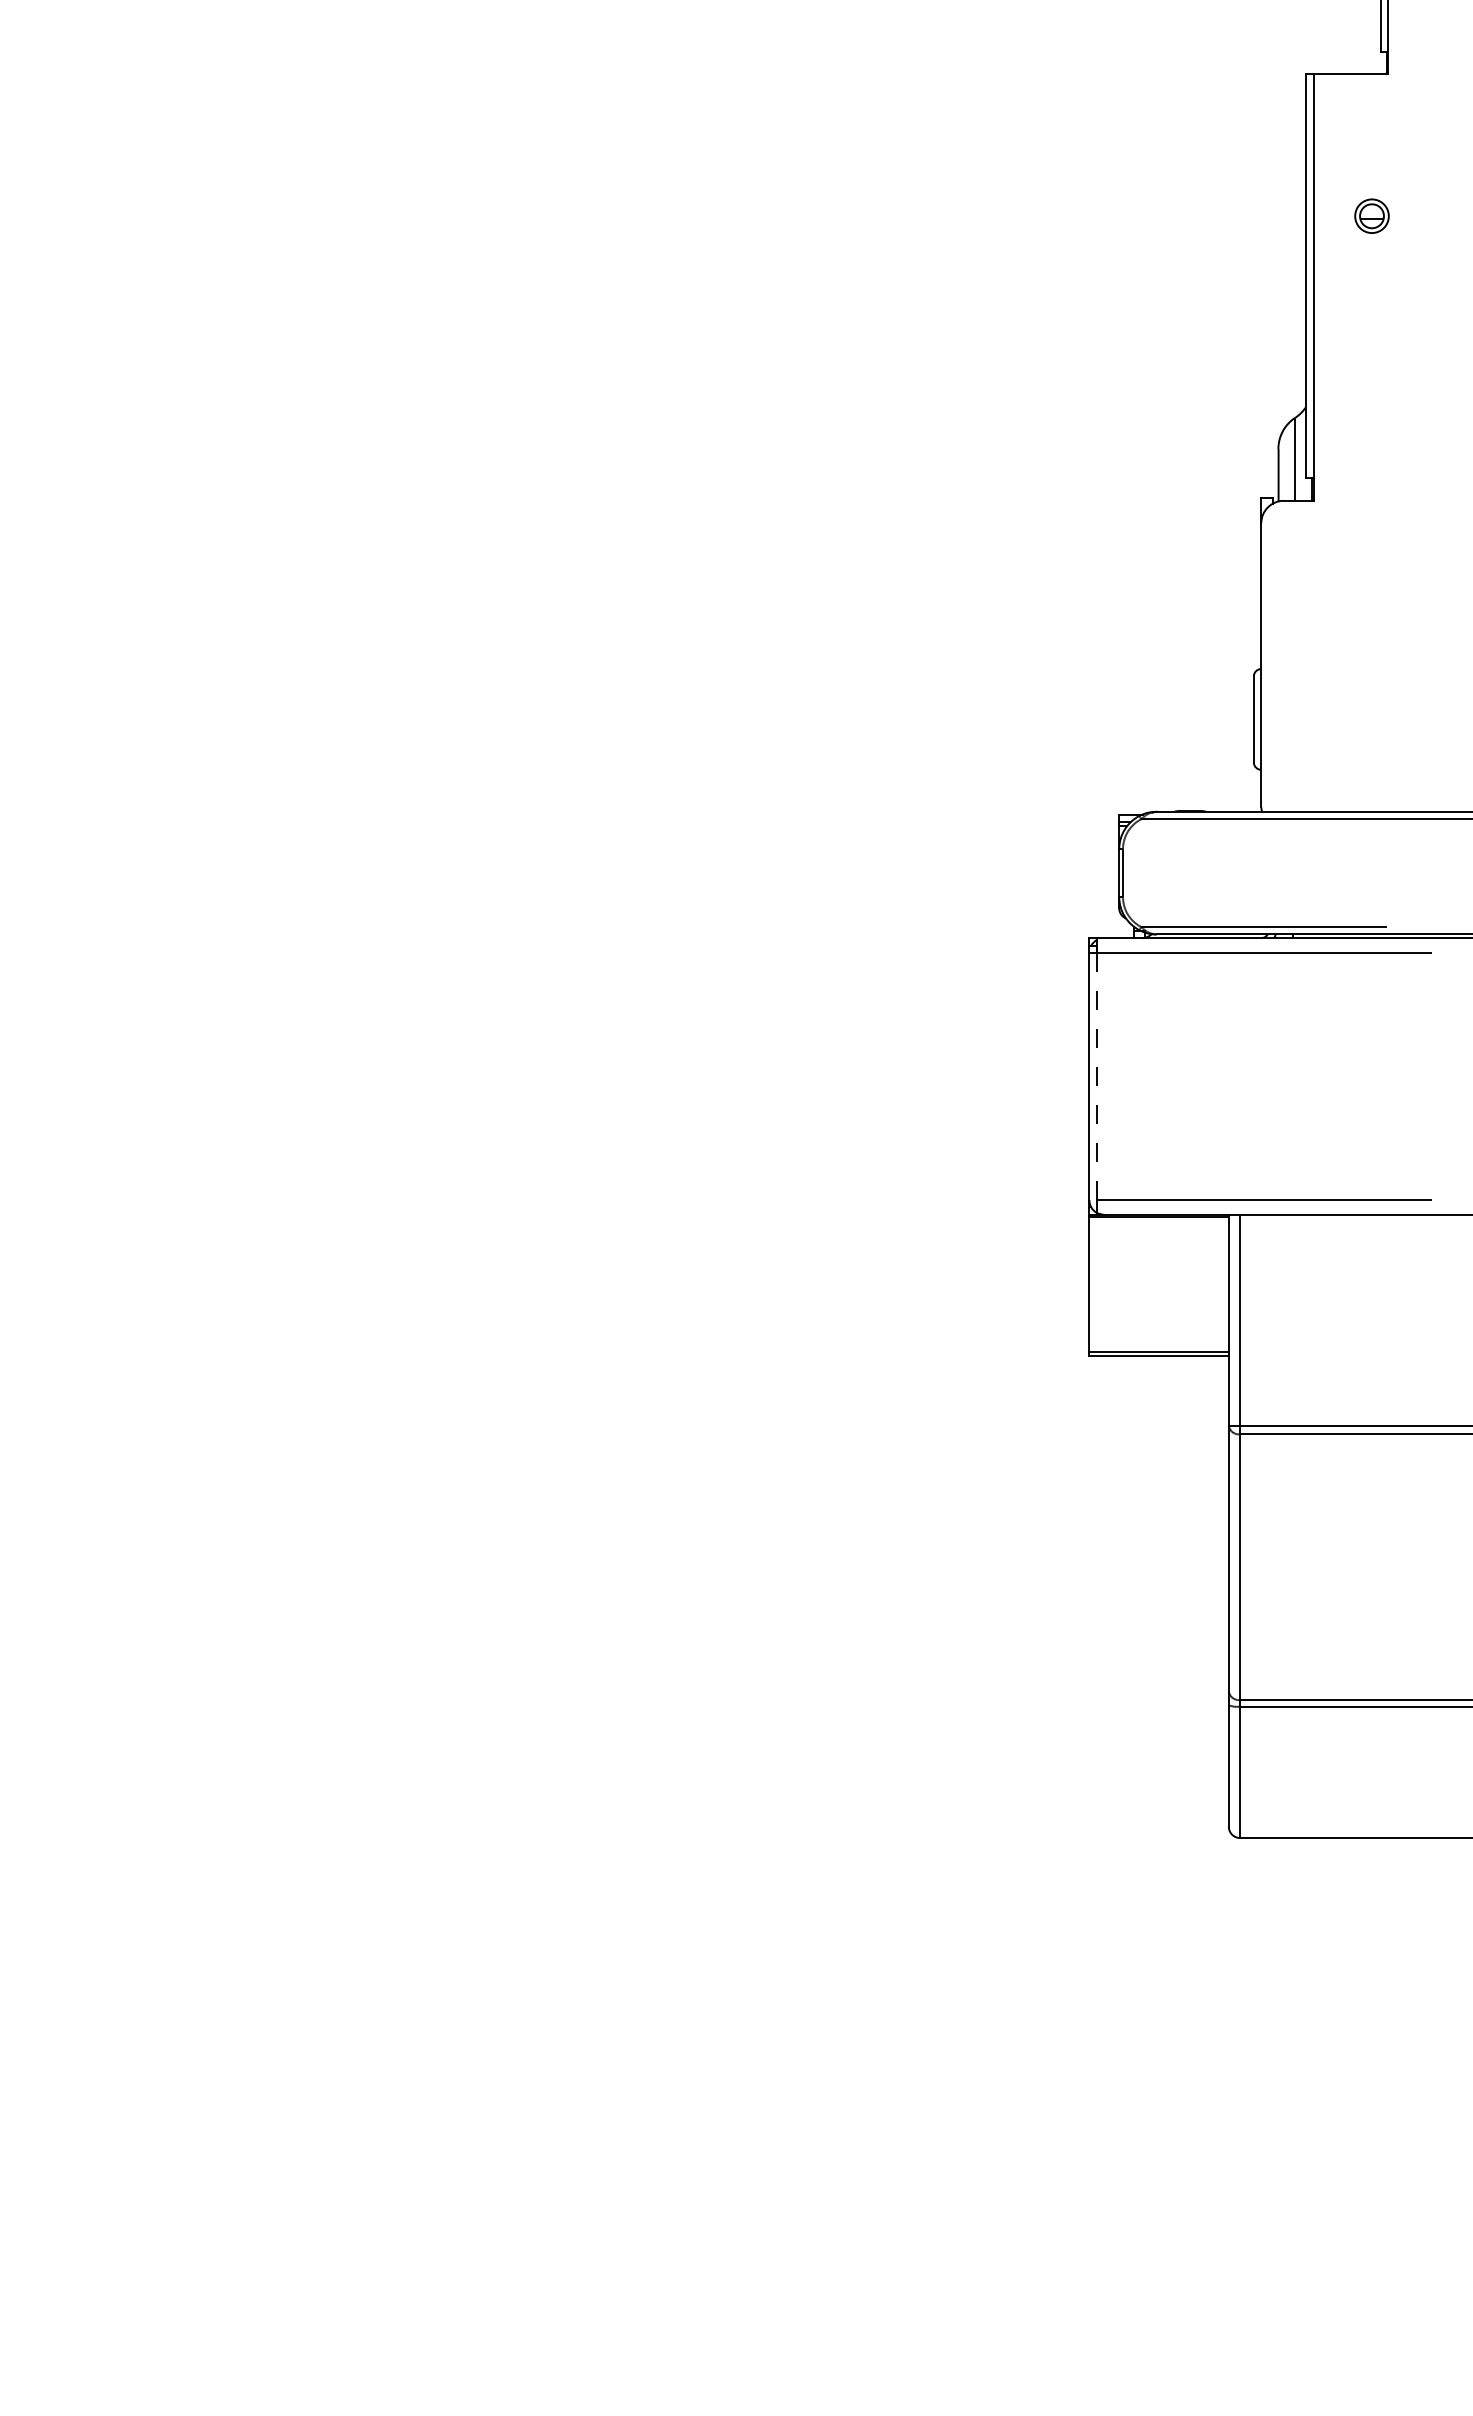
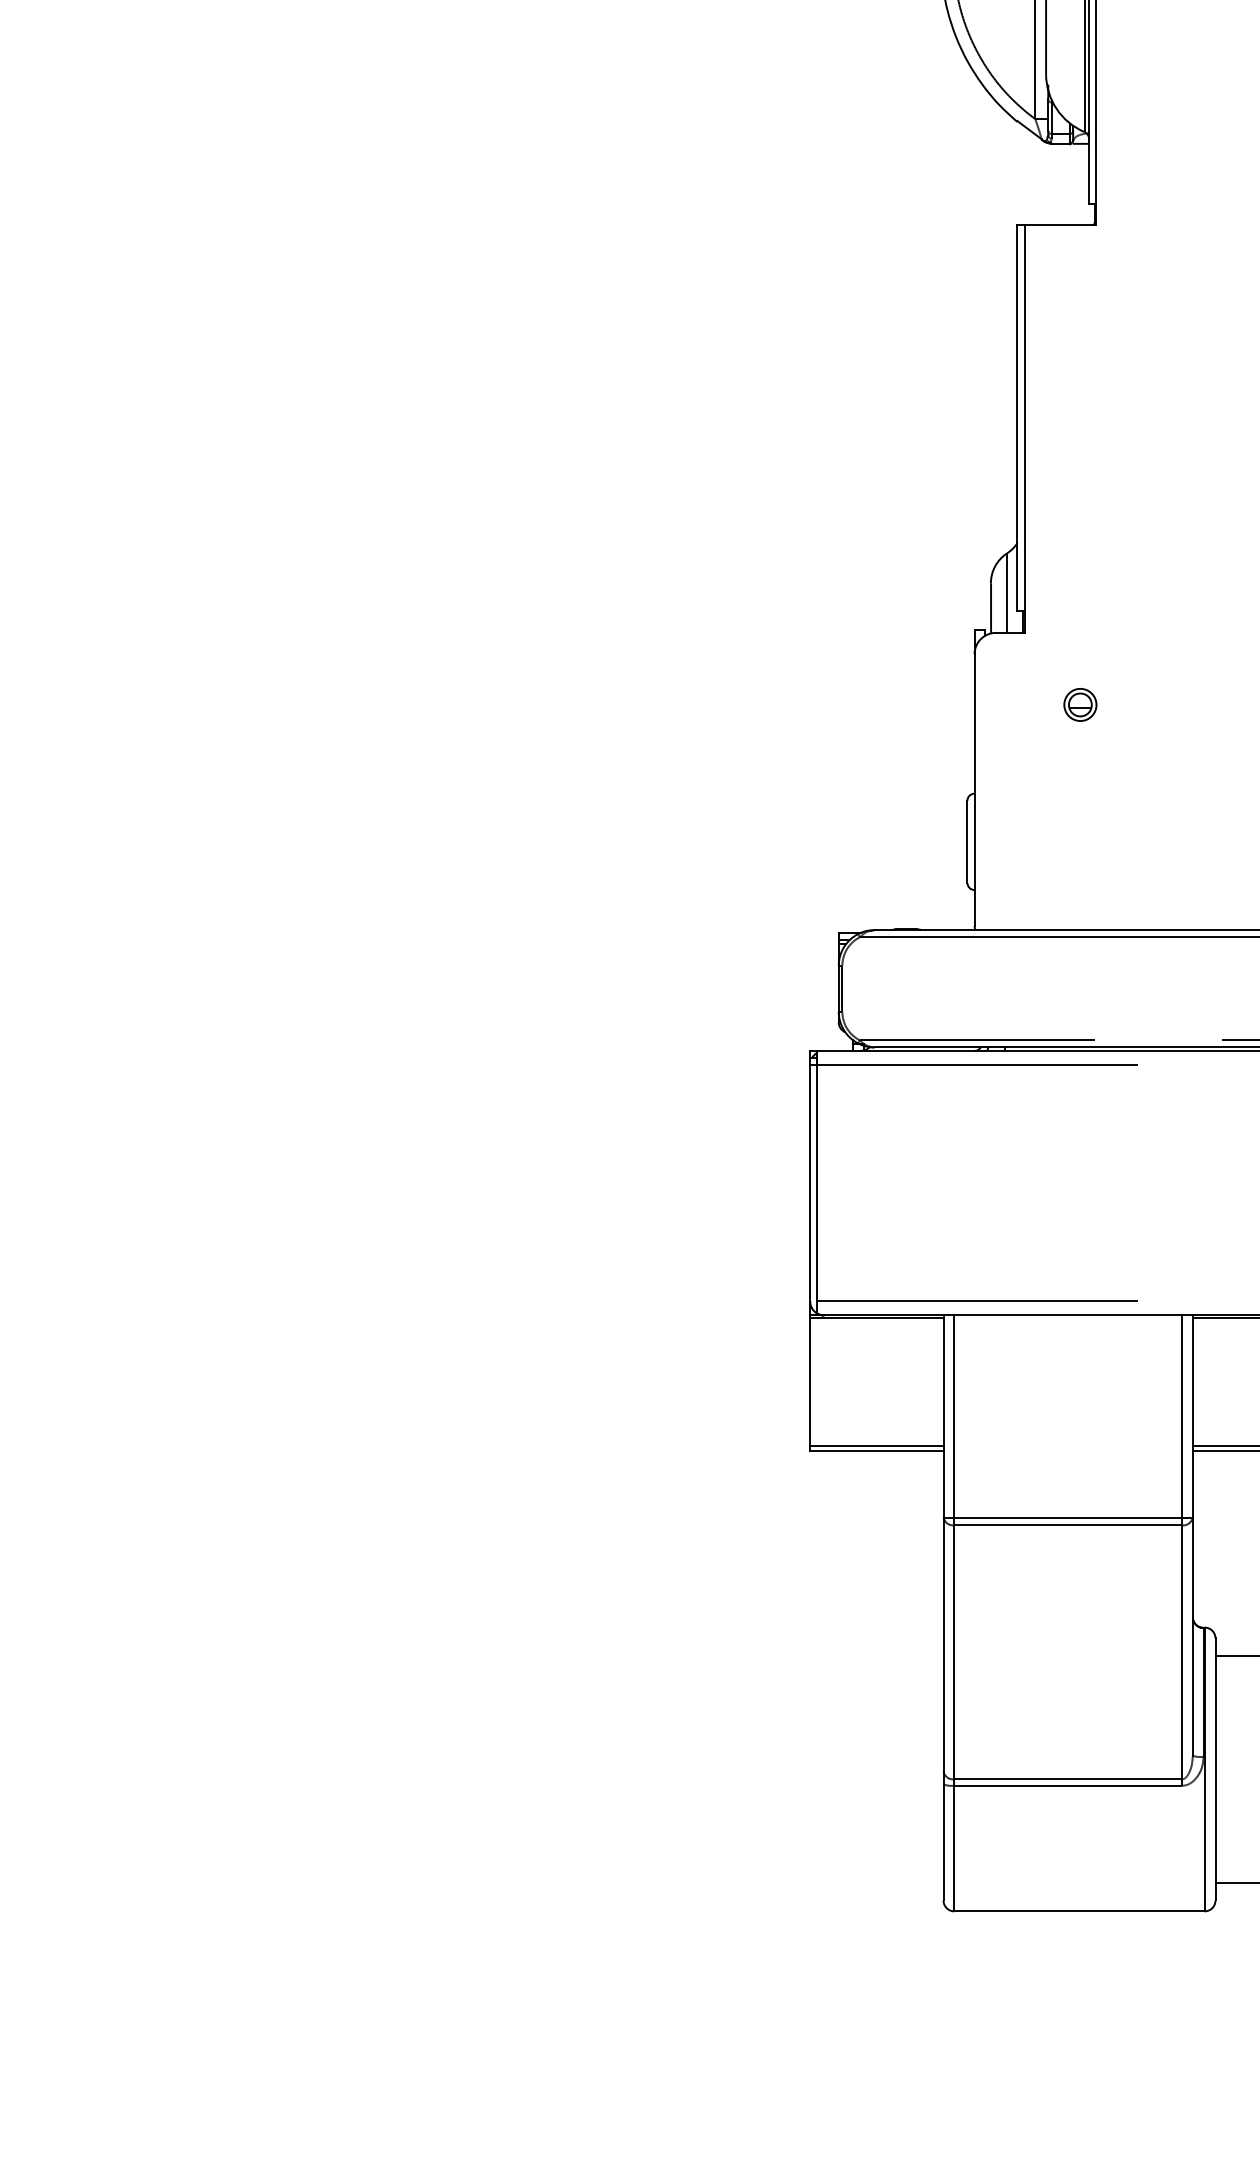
part: (1371, 215) -> (1079, 704), moved
line: (1096, 1077) -> (816, 1184), dashed -> solid

